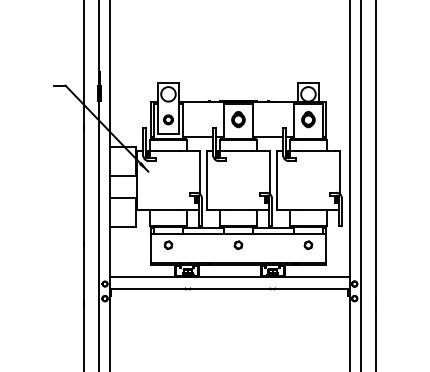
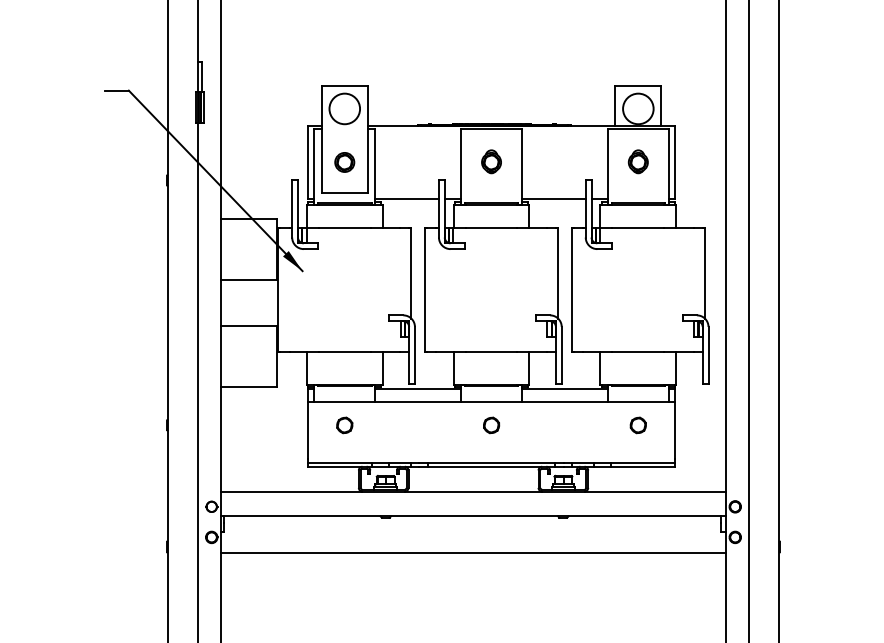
part: (238, 119) -> (491, 161), size x0.71
part: (308, 119) -> (638, 161), size x0.71
line: (229, 305) -> (472, 551), added

